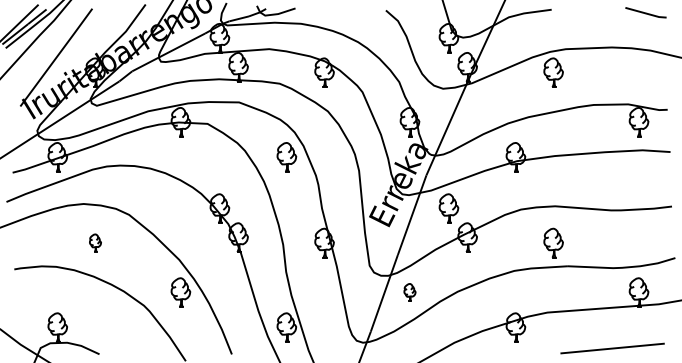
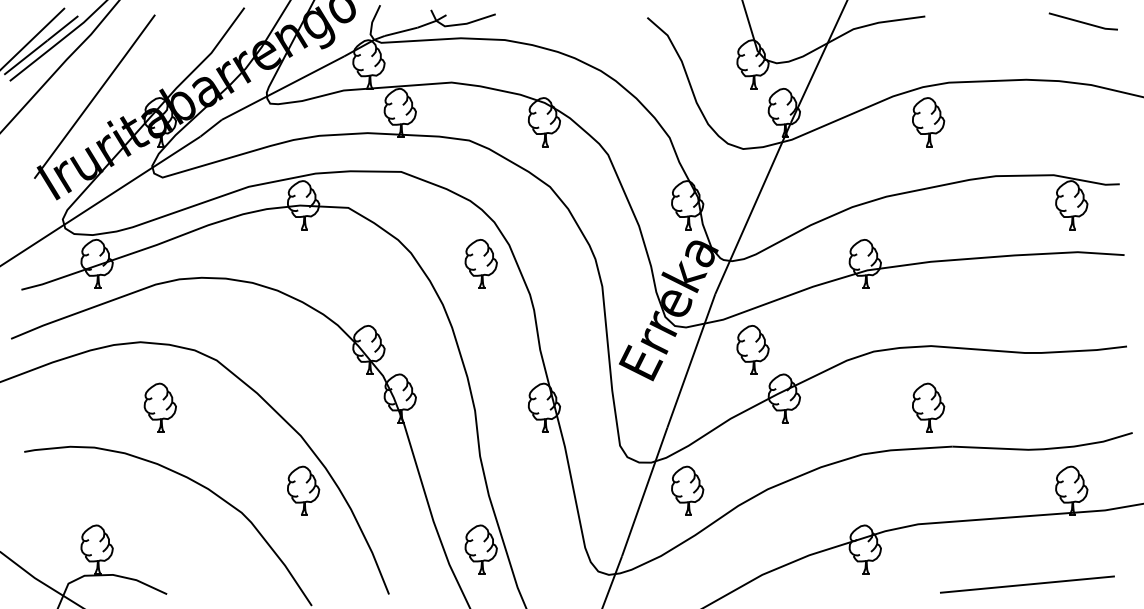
part: (95, 242) -> (160, 406), size x1.67
part: (409, 292) -> (686, 490), size x1.67

